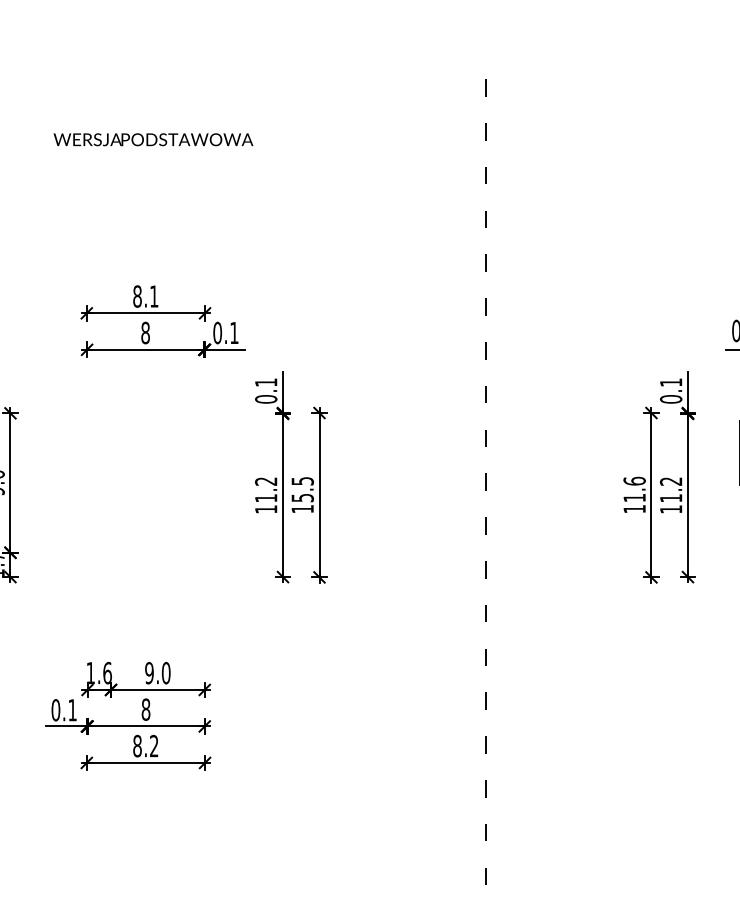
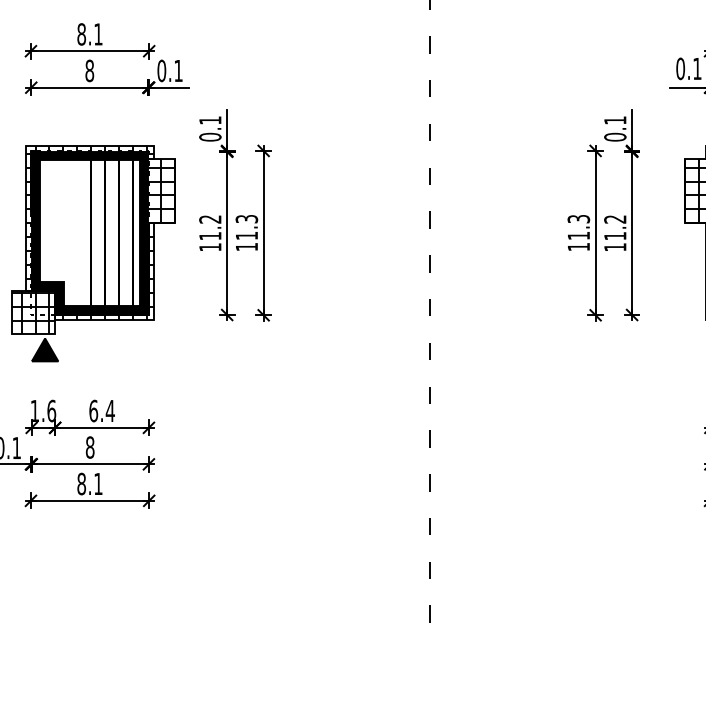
text: (634, 480) -> (578, 218), 11.6 -> 11.3
text: (302, 489) -> (246, 227), 15.5 -> 11.3
part: (149, 516) -> (93, 254), added
text: (157, 672) -> (101, 410), 9.0 -> 6.4
text: (154, 745) -> (98, 483), 8.2 -> 8.1

